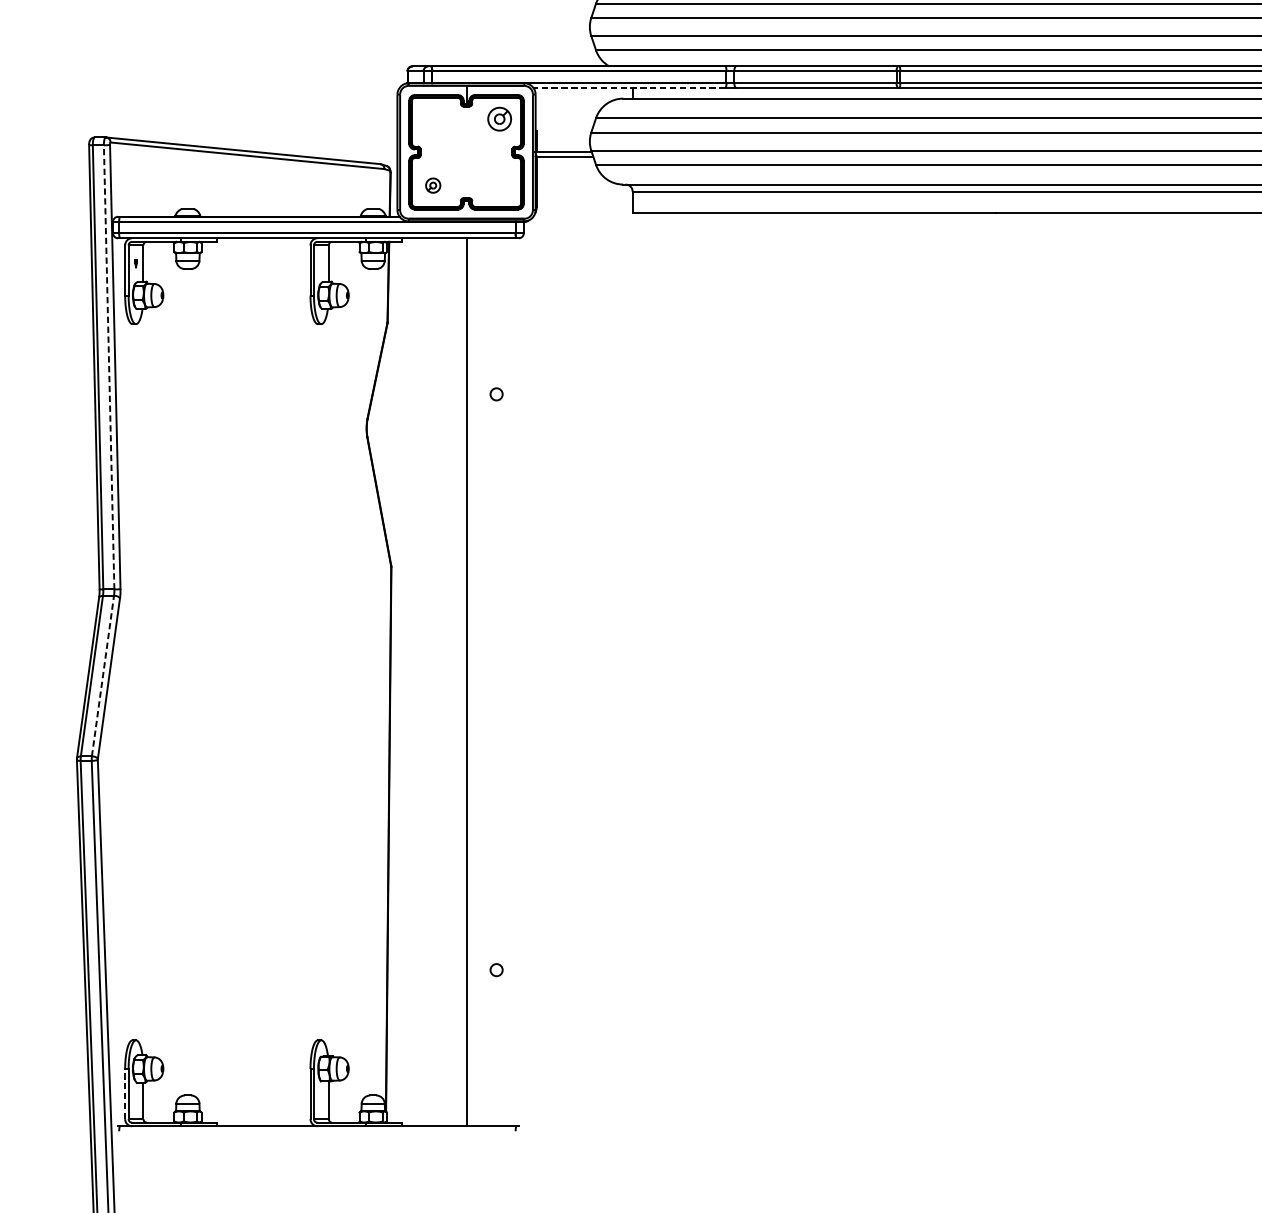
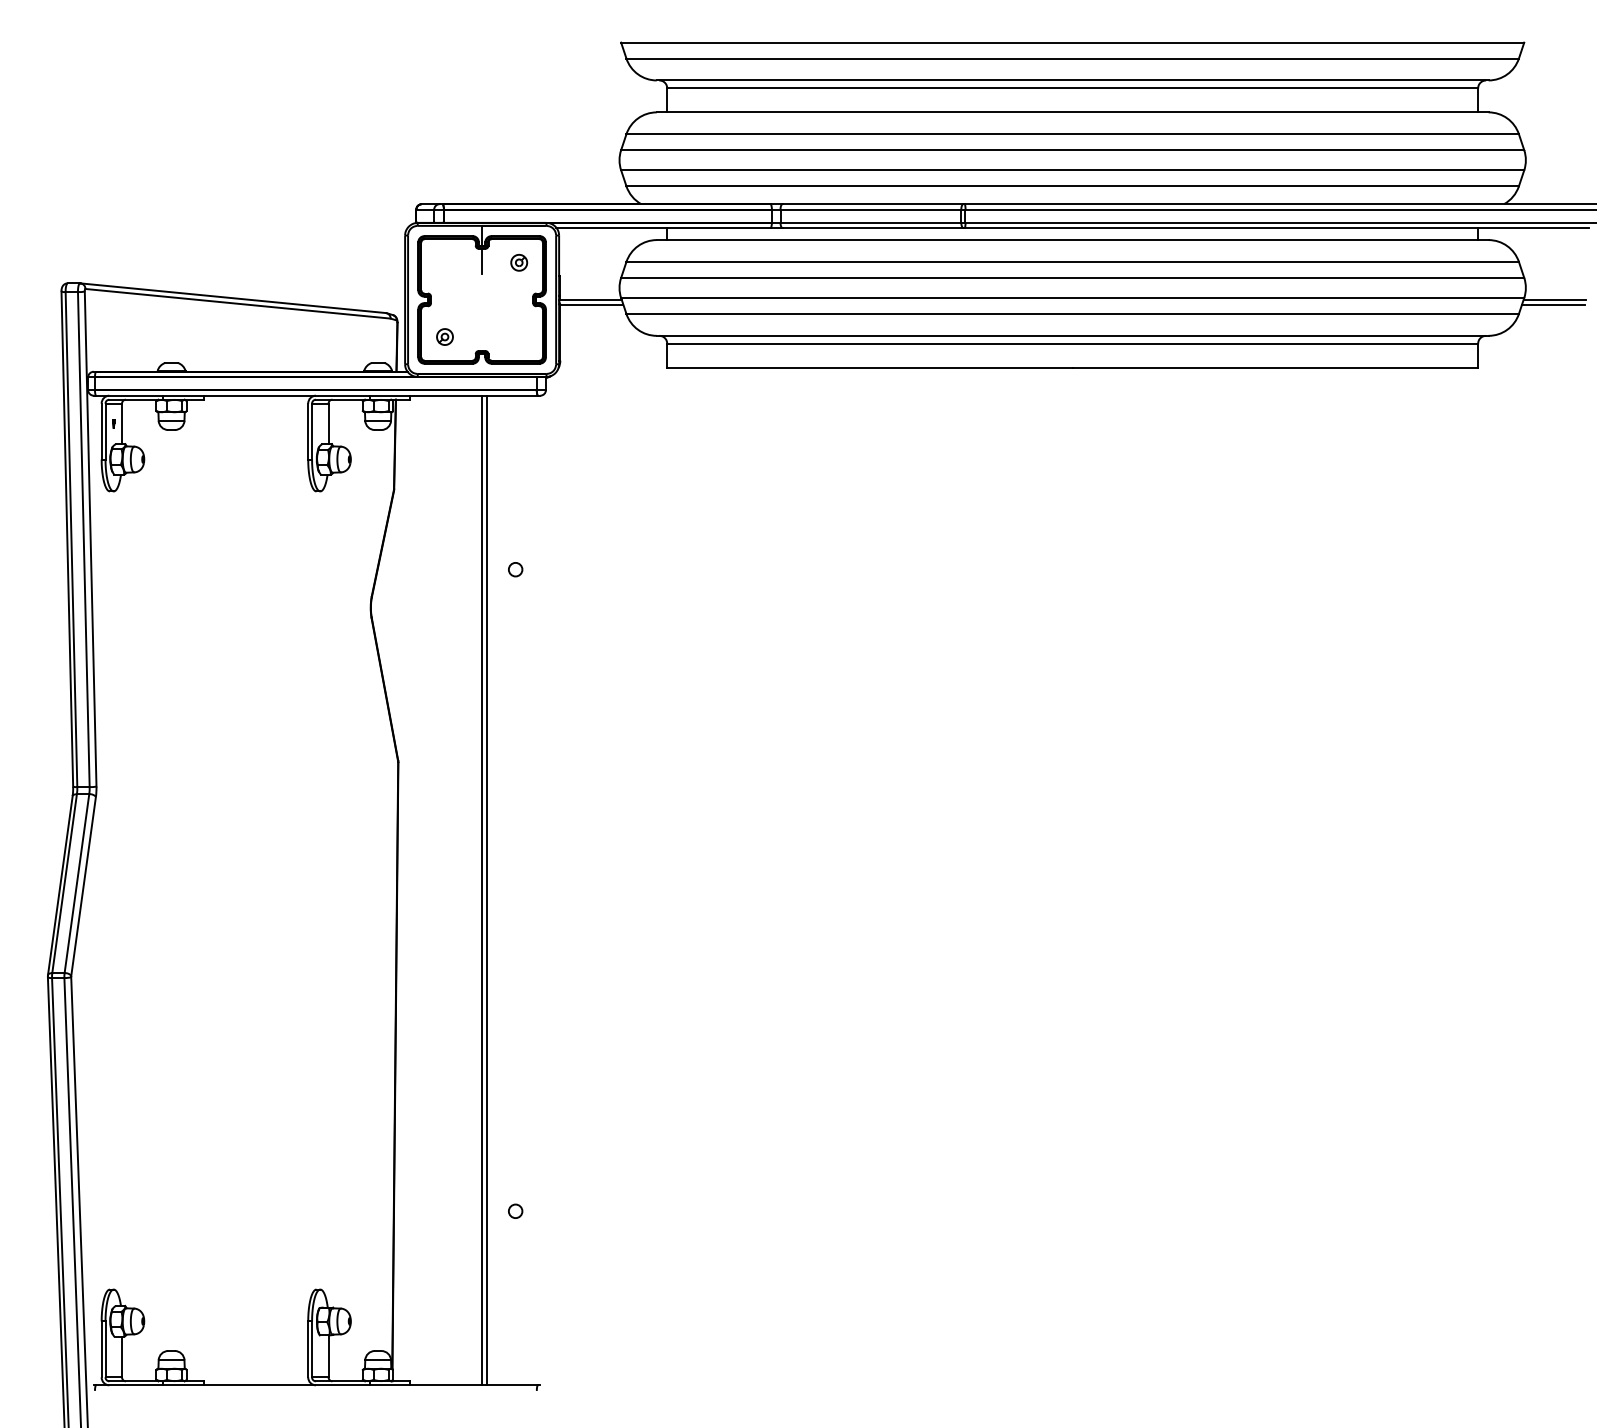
line: (629, 88) -> (663, 228), dashed -> solid
line: (466, 117) -> (482, 261), added
part: (500, 118) -> (519, 262), size x0.62
line: (108, 367) -> (83, 539), dashed -> solid
line: (103, 675) -> (77, 883), dashed -> solid
line: (470, 682) -> (486, 890), added
line: (125, 1094) -> (101, 1349), dashed -> solid

